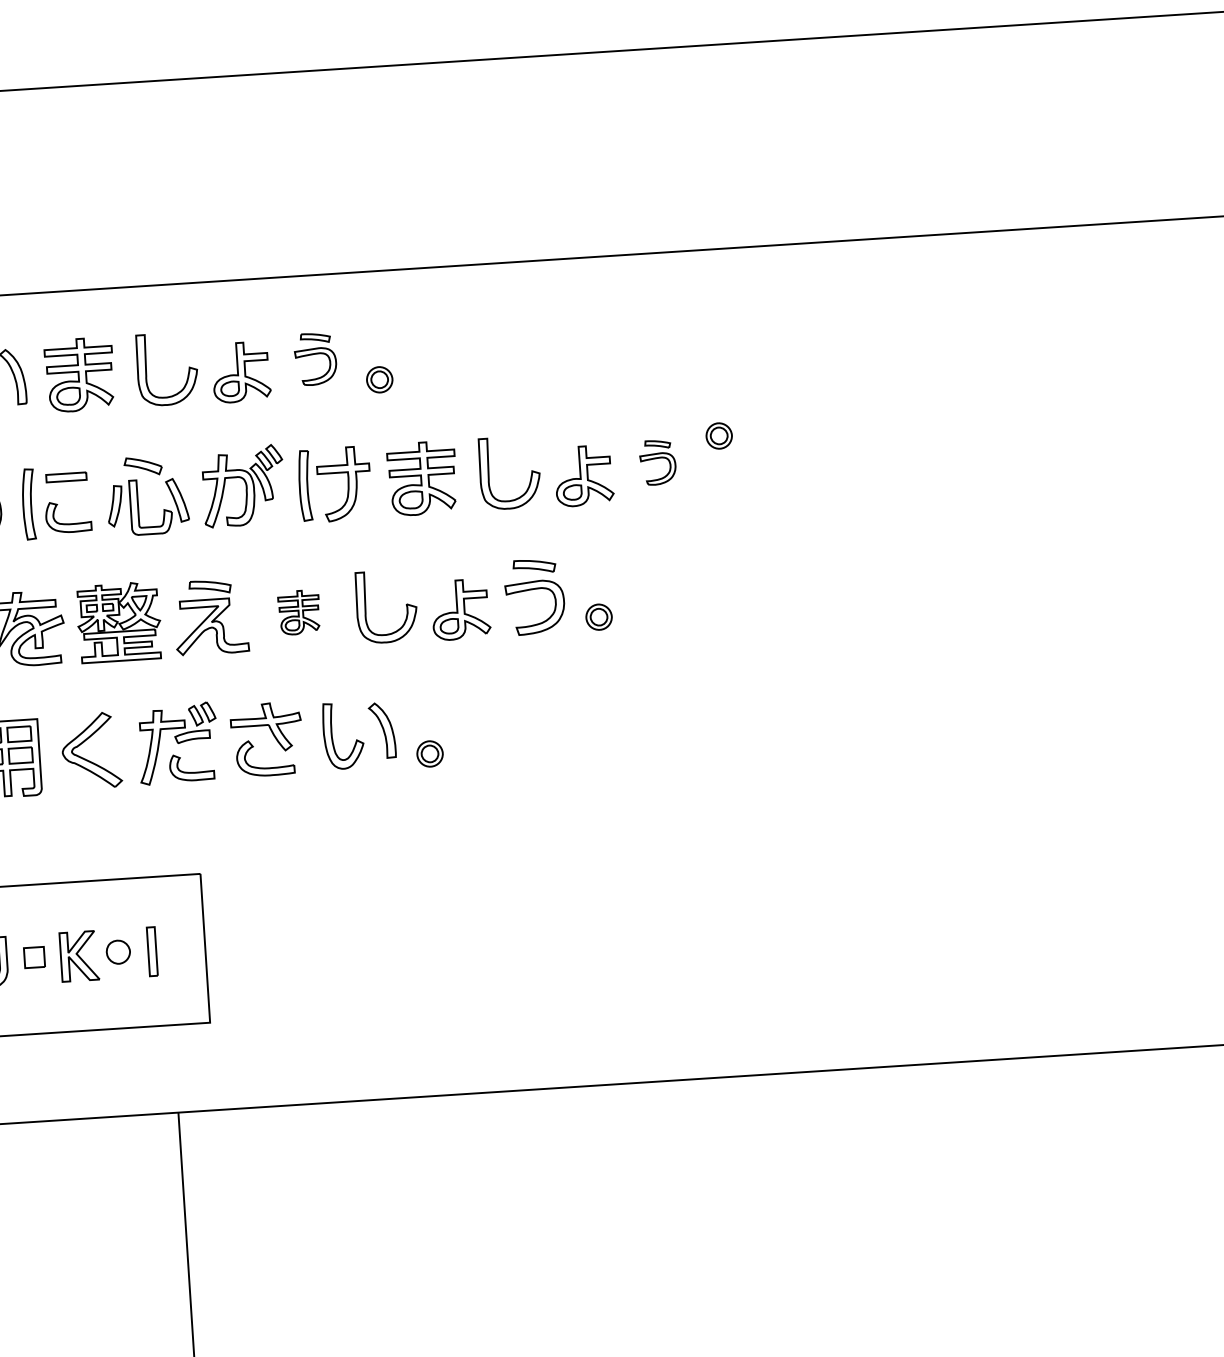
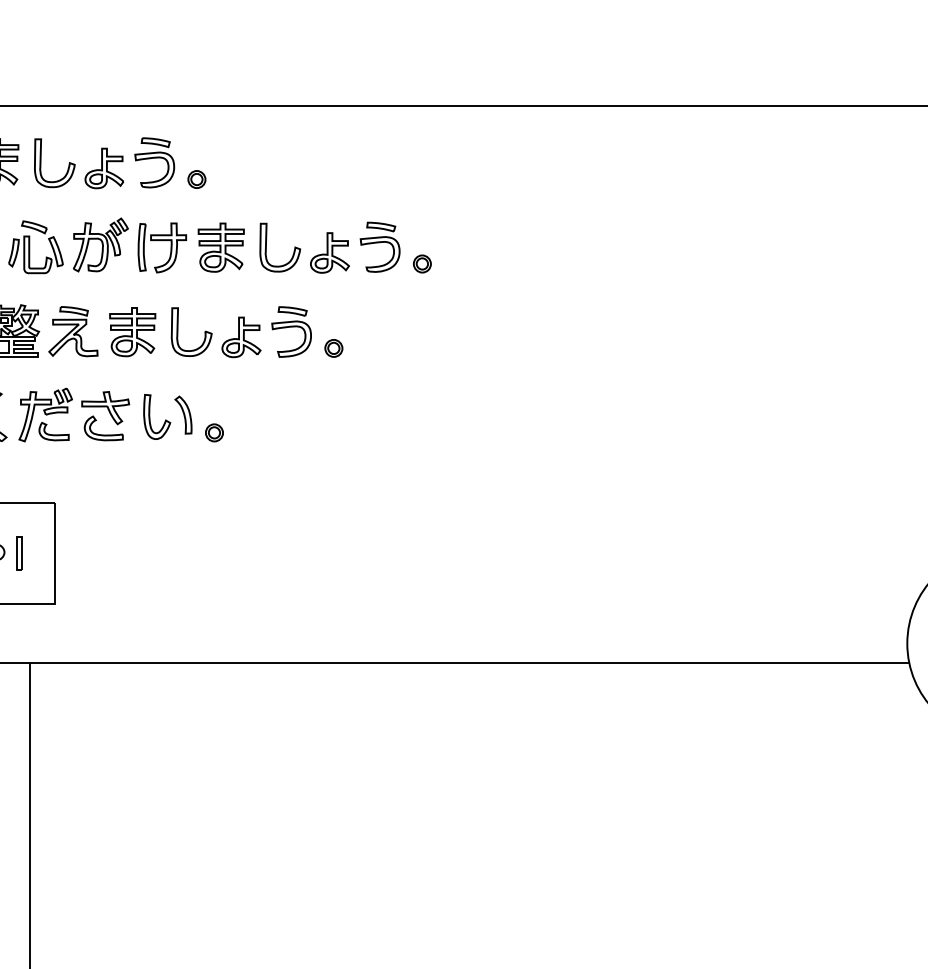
part: (315, 358) -> (154, 162), size x1.43
part: (719, 435) -> (422, 263), moved
part: (656, 461) -> (379, 246), size x1.67
part: (298, 612) -> (132, 332), size x1.67

